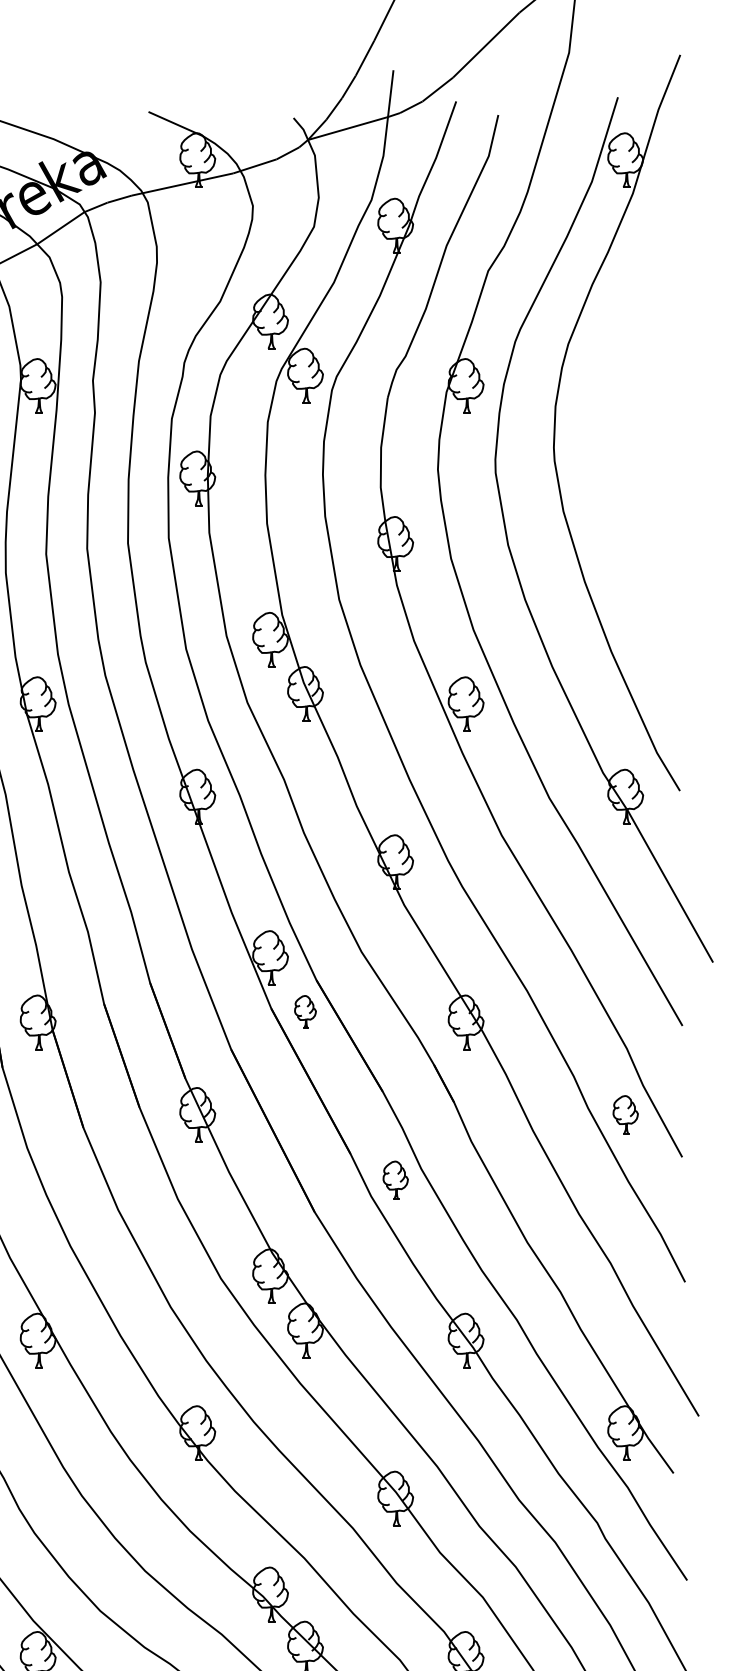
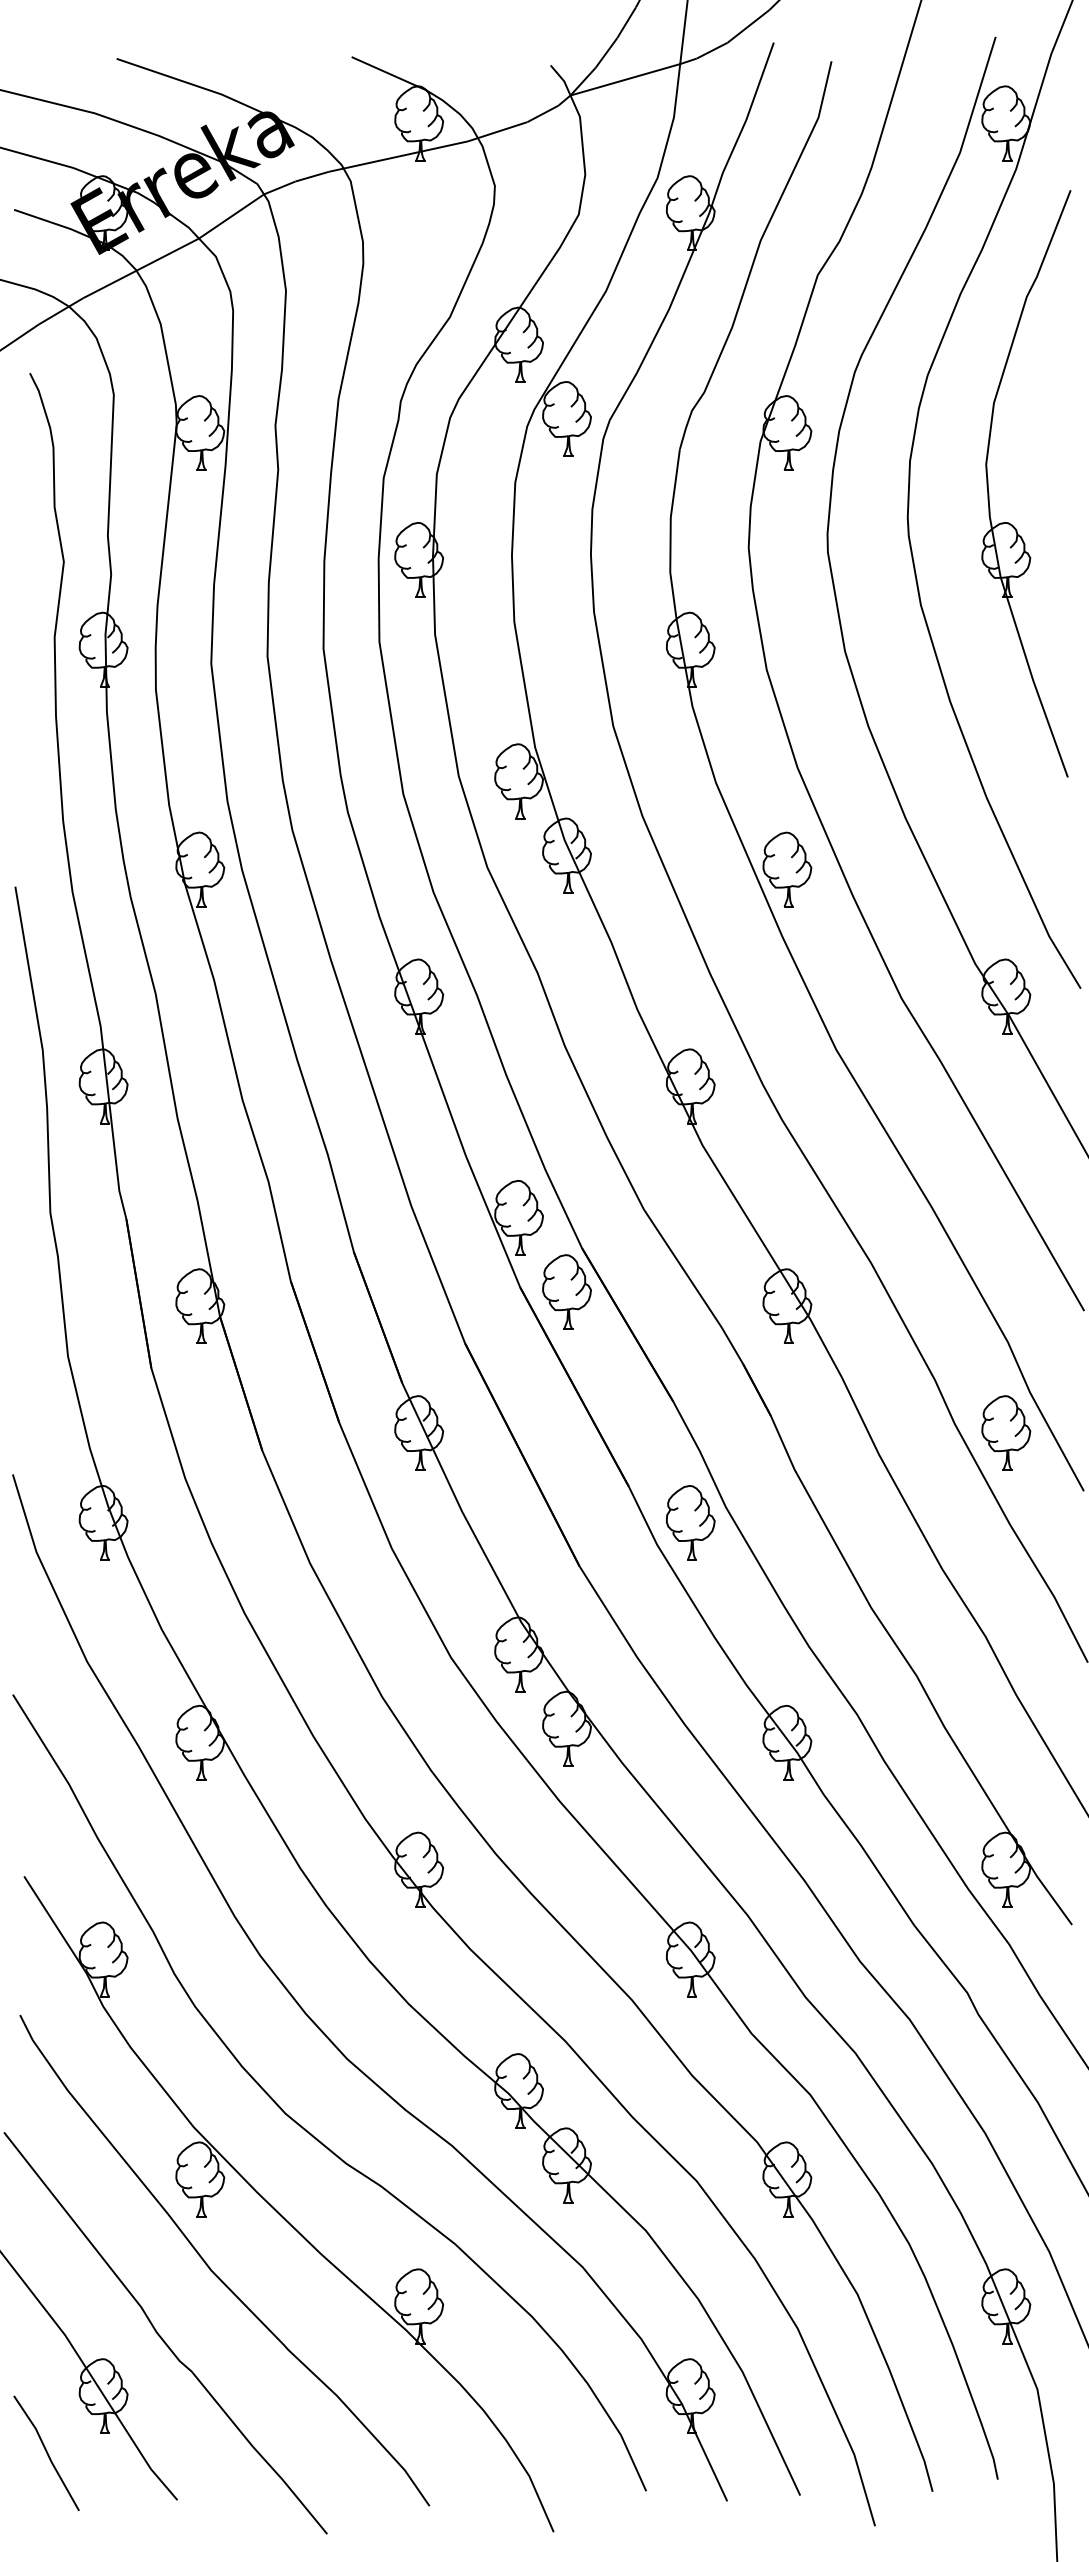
part: (612, 422) -> (988, 483), added
part: (305, 1011) -> (566, 1291), size x1.67
part: (625, 1114) -> (1006, 1432), size x1.43
part: (395, 1180) -> (690, 1522), size x1.43

